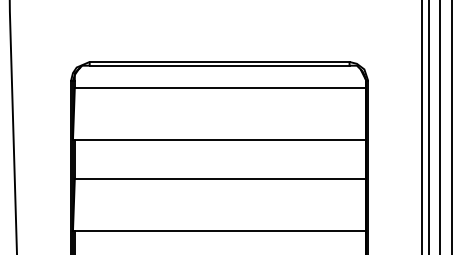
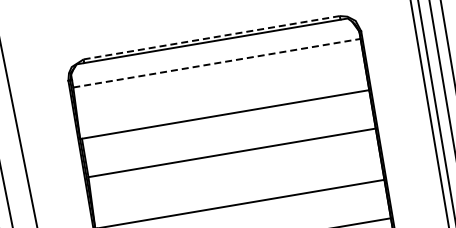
line: (219, 61) -> (211, 37), solid -> dashed
line: (220, 87) -> (216, 62), solid -> dashed

